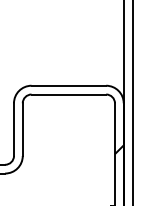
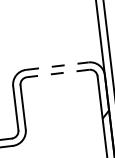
line: (69, 85) -> (57, 65), solid -> dashed
line: (68, 94) -> (57, 73), solid -> dashed

